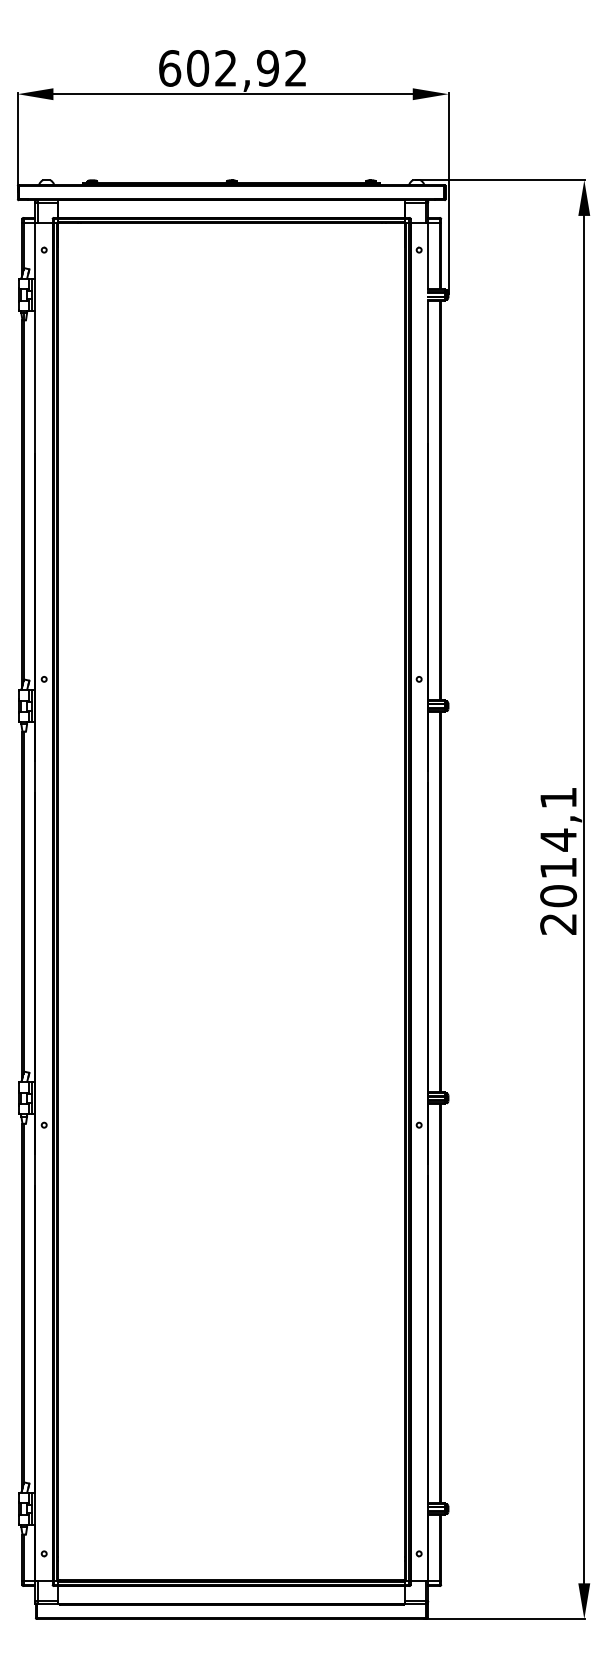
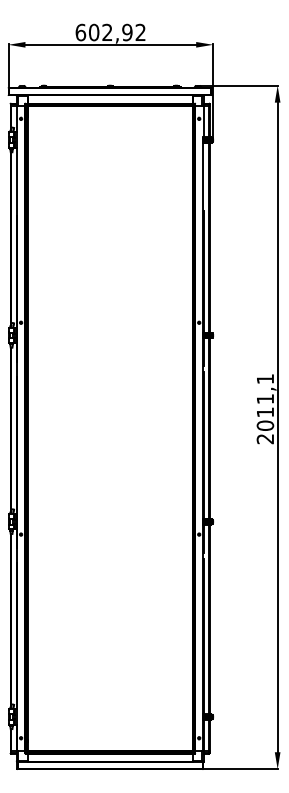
text: (558, 838) -> (265, 398), 2014,1 -> 2011,1

